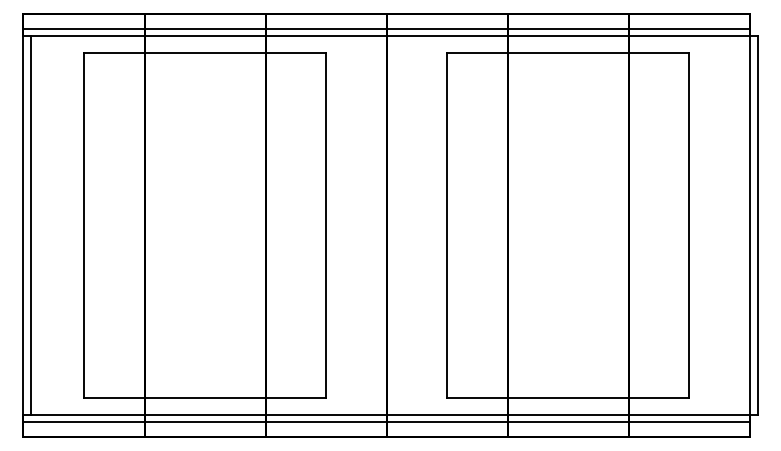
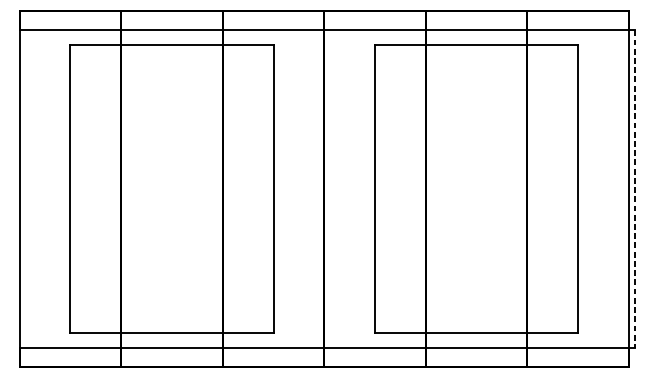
line: (386, 28) -> (324, 23), removed
line: (30, 225) -> (25, 189), removed
line: (757, 225) -> (635, 189), solid -> dashed
line: (386, 422) -> (324, 354), removed

